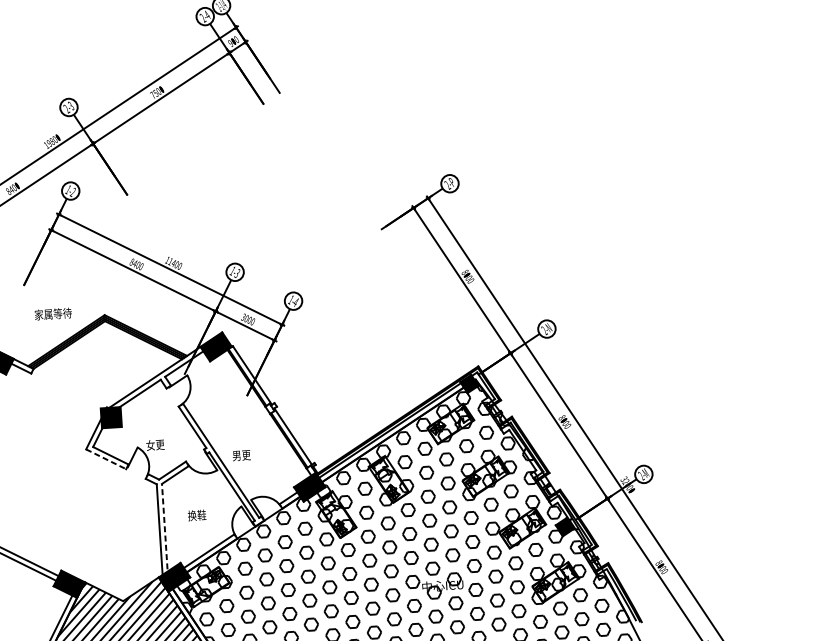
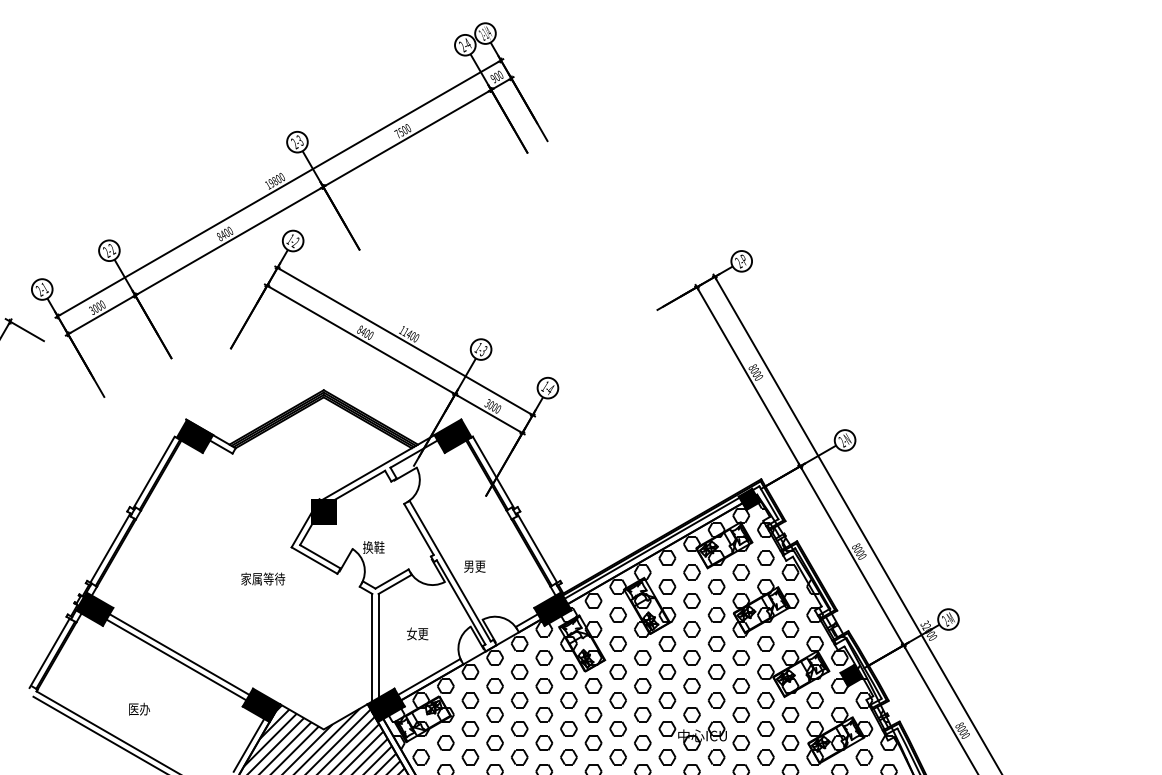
text: (53, 313) -> (263, 578), moved
text: (155, 445) -> (373, 547), 女更 -> 换鞋
line: (106, 459) -> (314, 560), dashed -> solid
text: (196, 515) -> (417, 633), 换鞋 -> 女更
line: (164, 530) -> (378, 649), dashed -> solid

